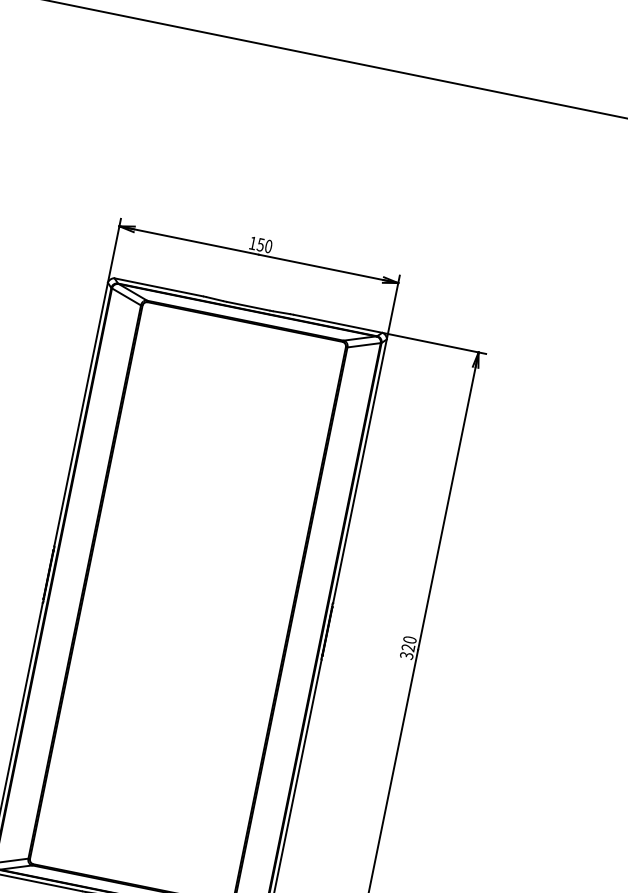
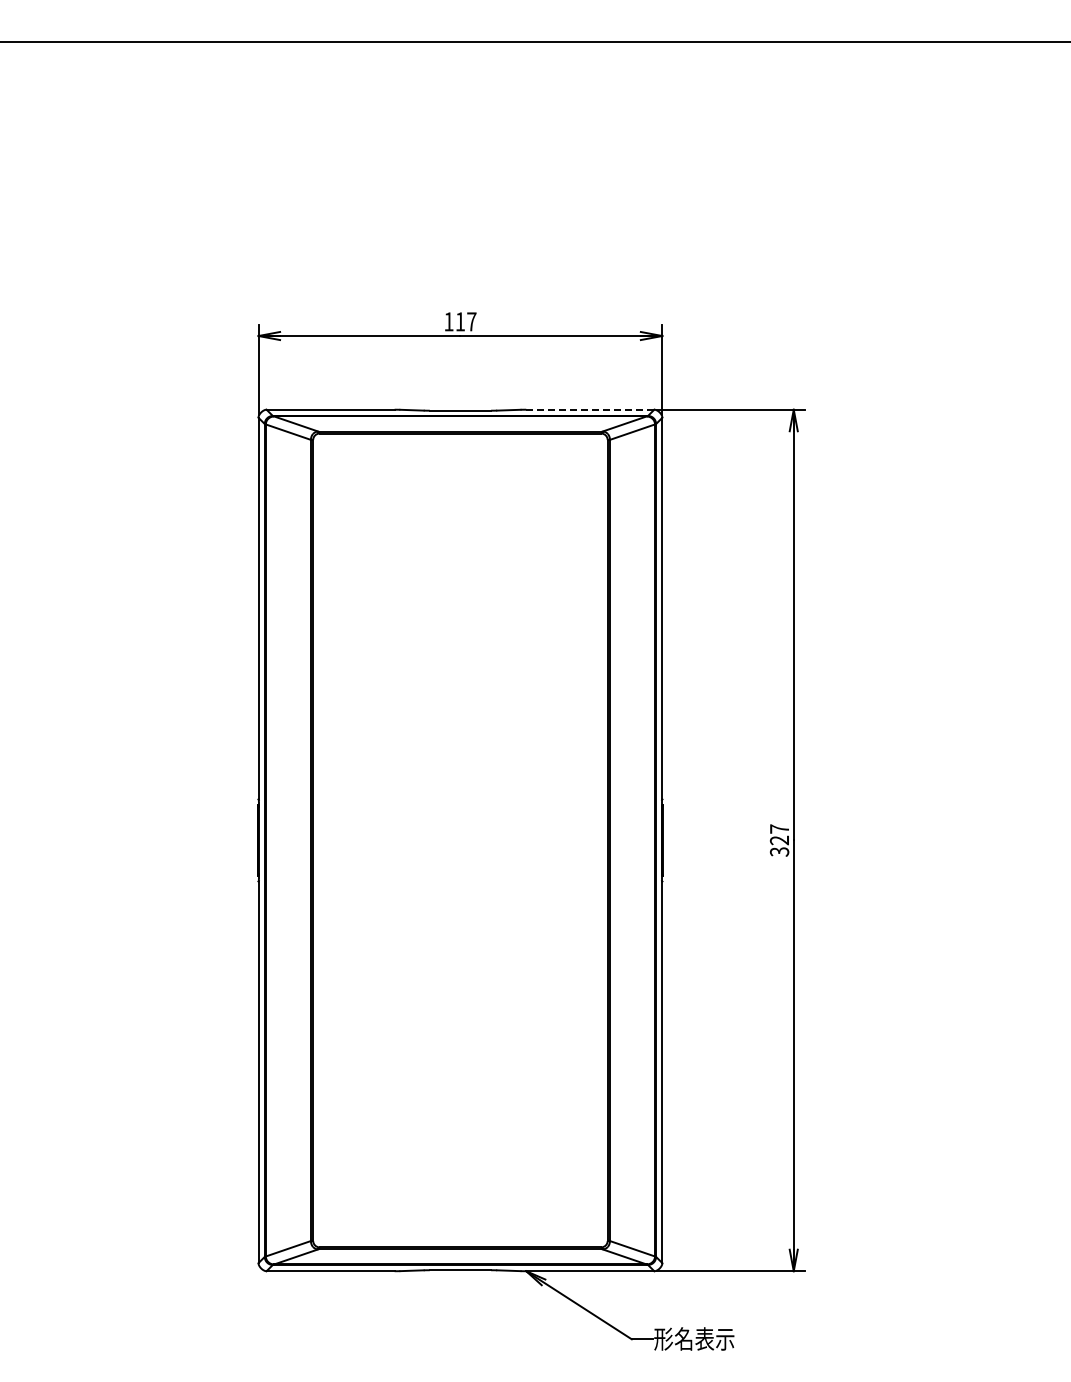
text: (264, 245) -> (465, 321), 150 -> 117
line: (338, 323) -> (590, 409), solid -> dashed
text: (409, 639) -> (779, 828), 320 -> 327

